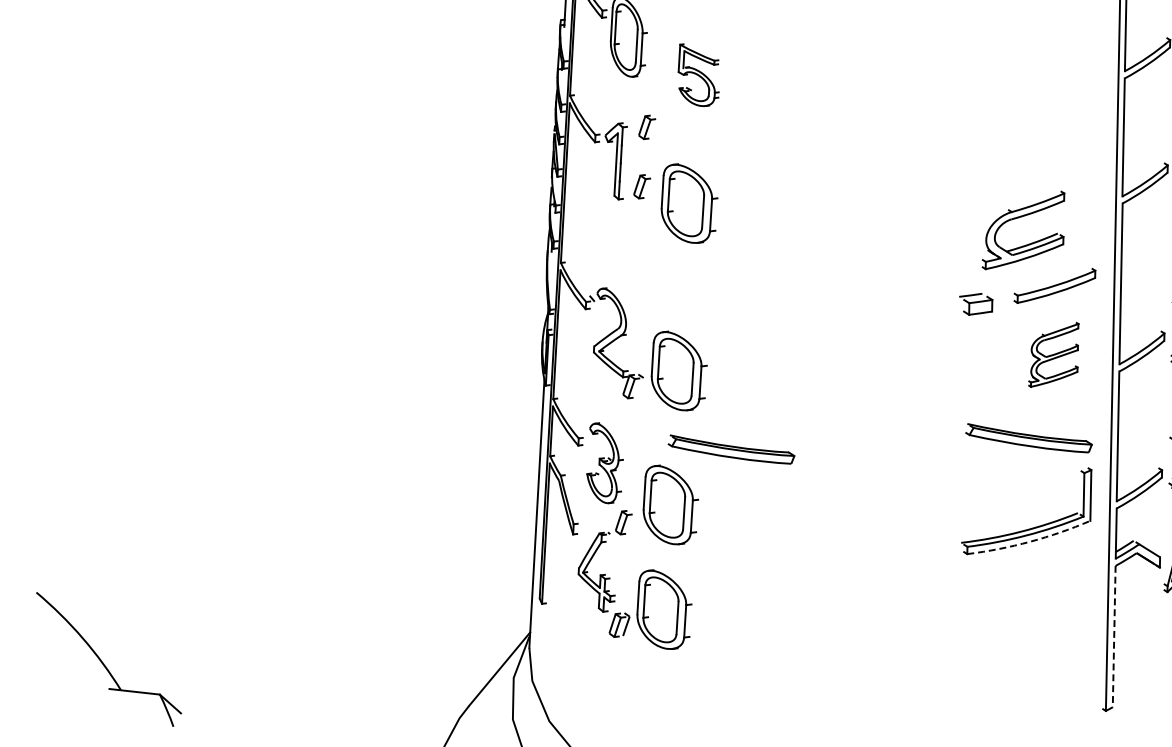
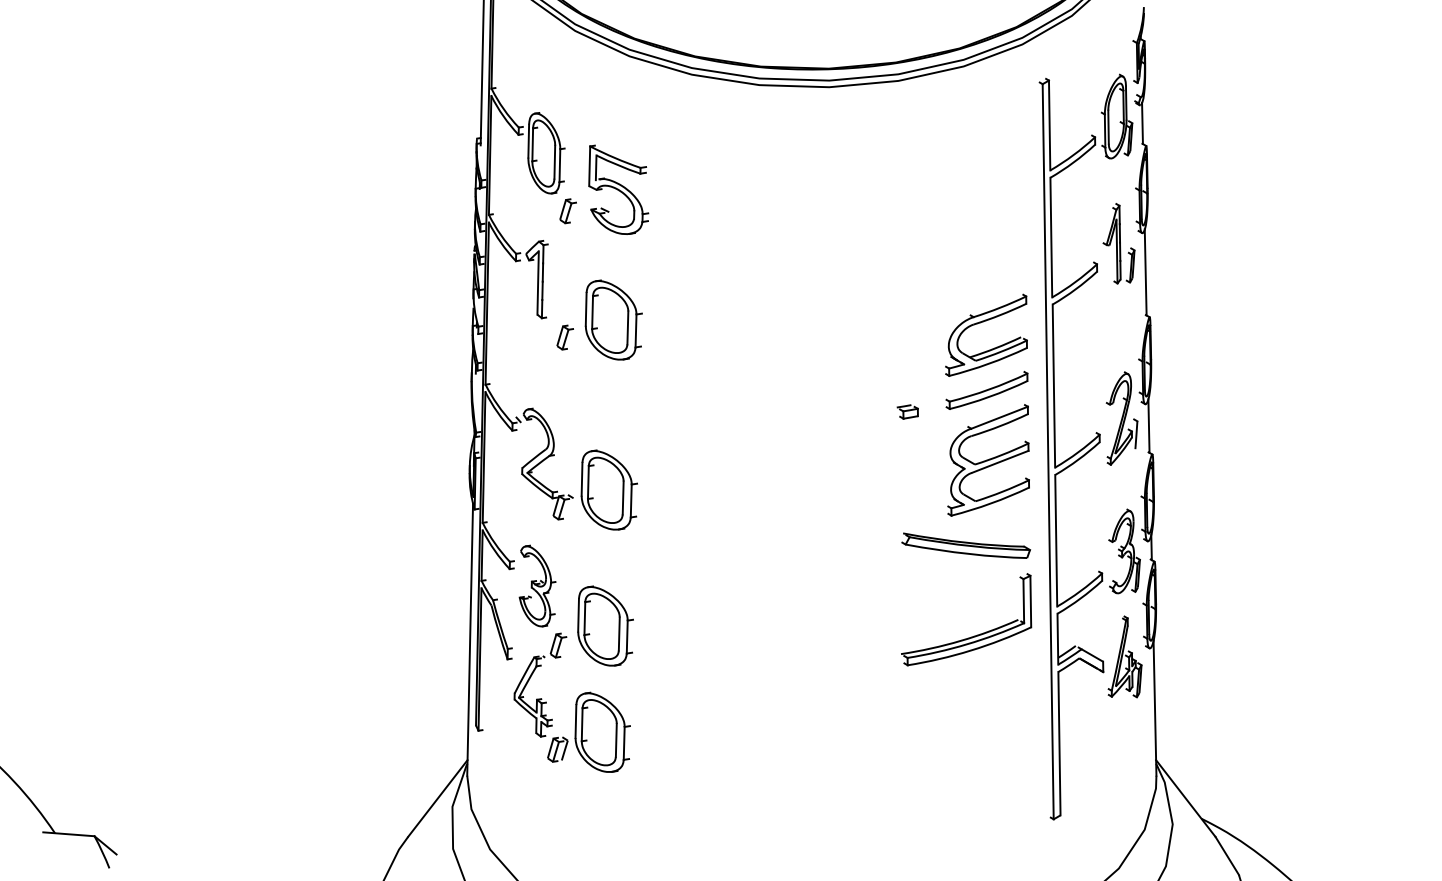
part: (698, 75) -> (618, 189), size x1.43
part: (646, 127) -> (567, 211), moved
part: (641, 186) -> (564, 337), moved
part: (1021, 217) -> (983, 322), moved
part: (975, 303) -> (907, 411), size x0.62
part: (1054, 355) -> (988, 460), size x1.67
part: (731, 449) -> (665, 567), removed
arc: (1029, 541) -> (970, 650), dashed -> solid
line: (1114, 636) -> (1059, 743), dashed -> solid

